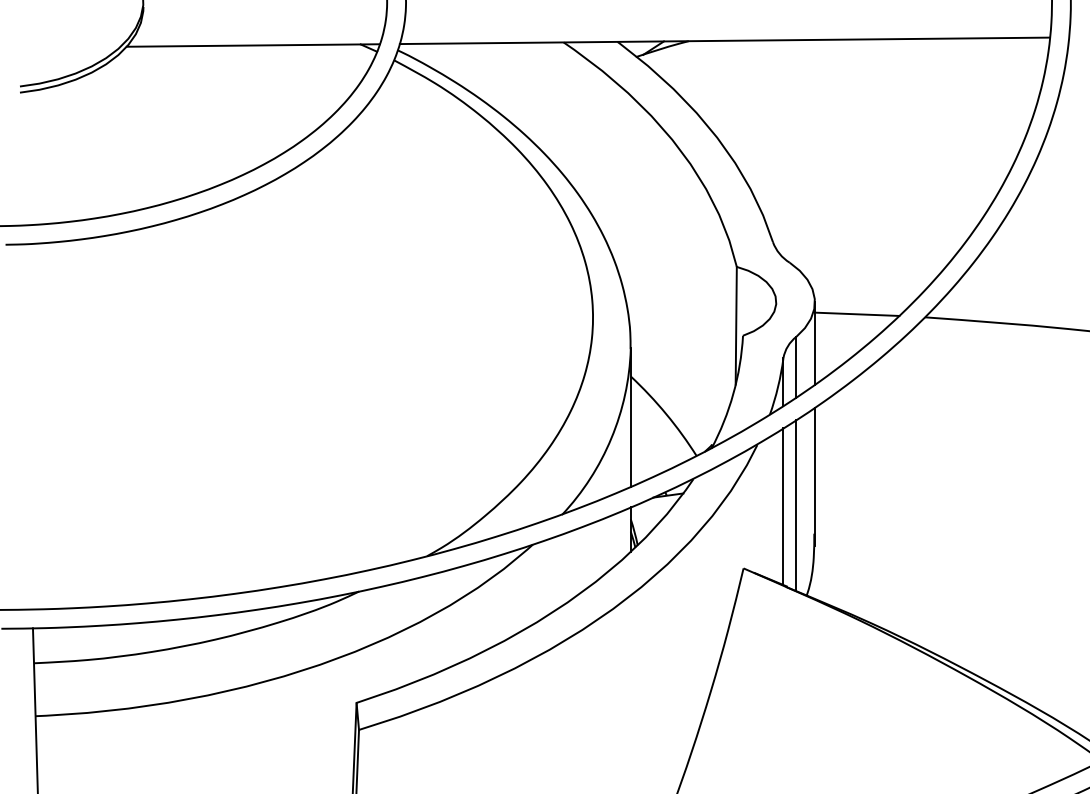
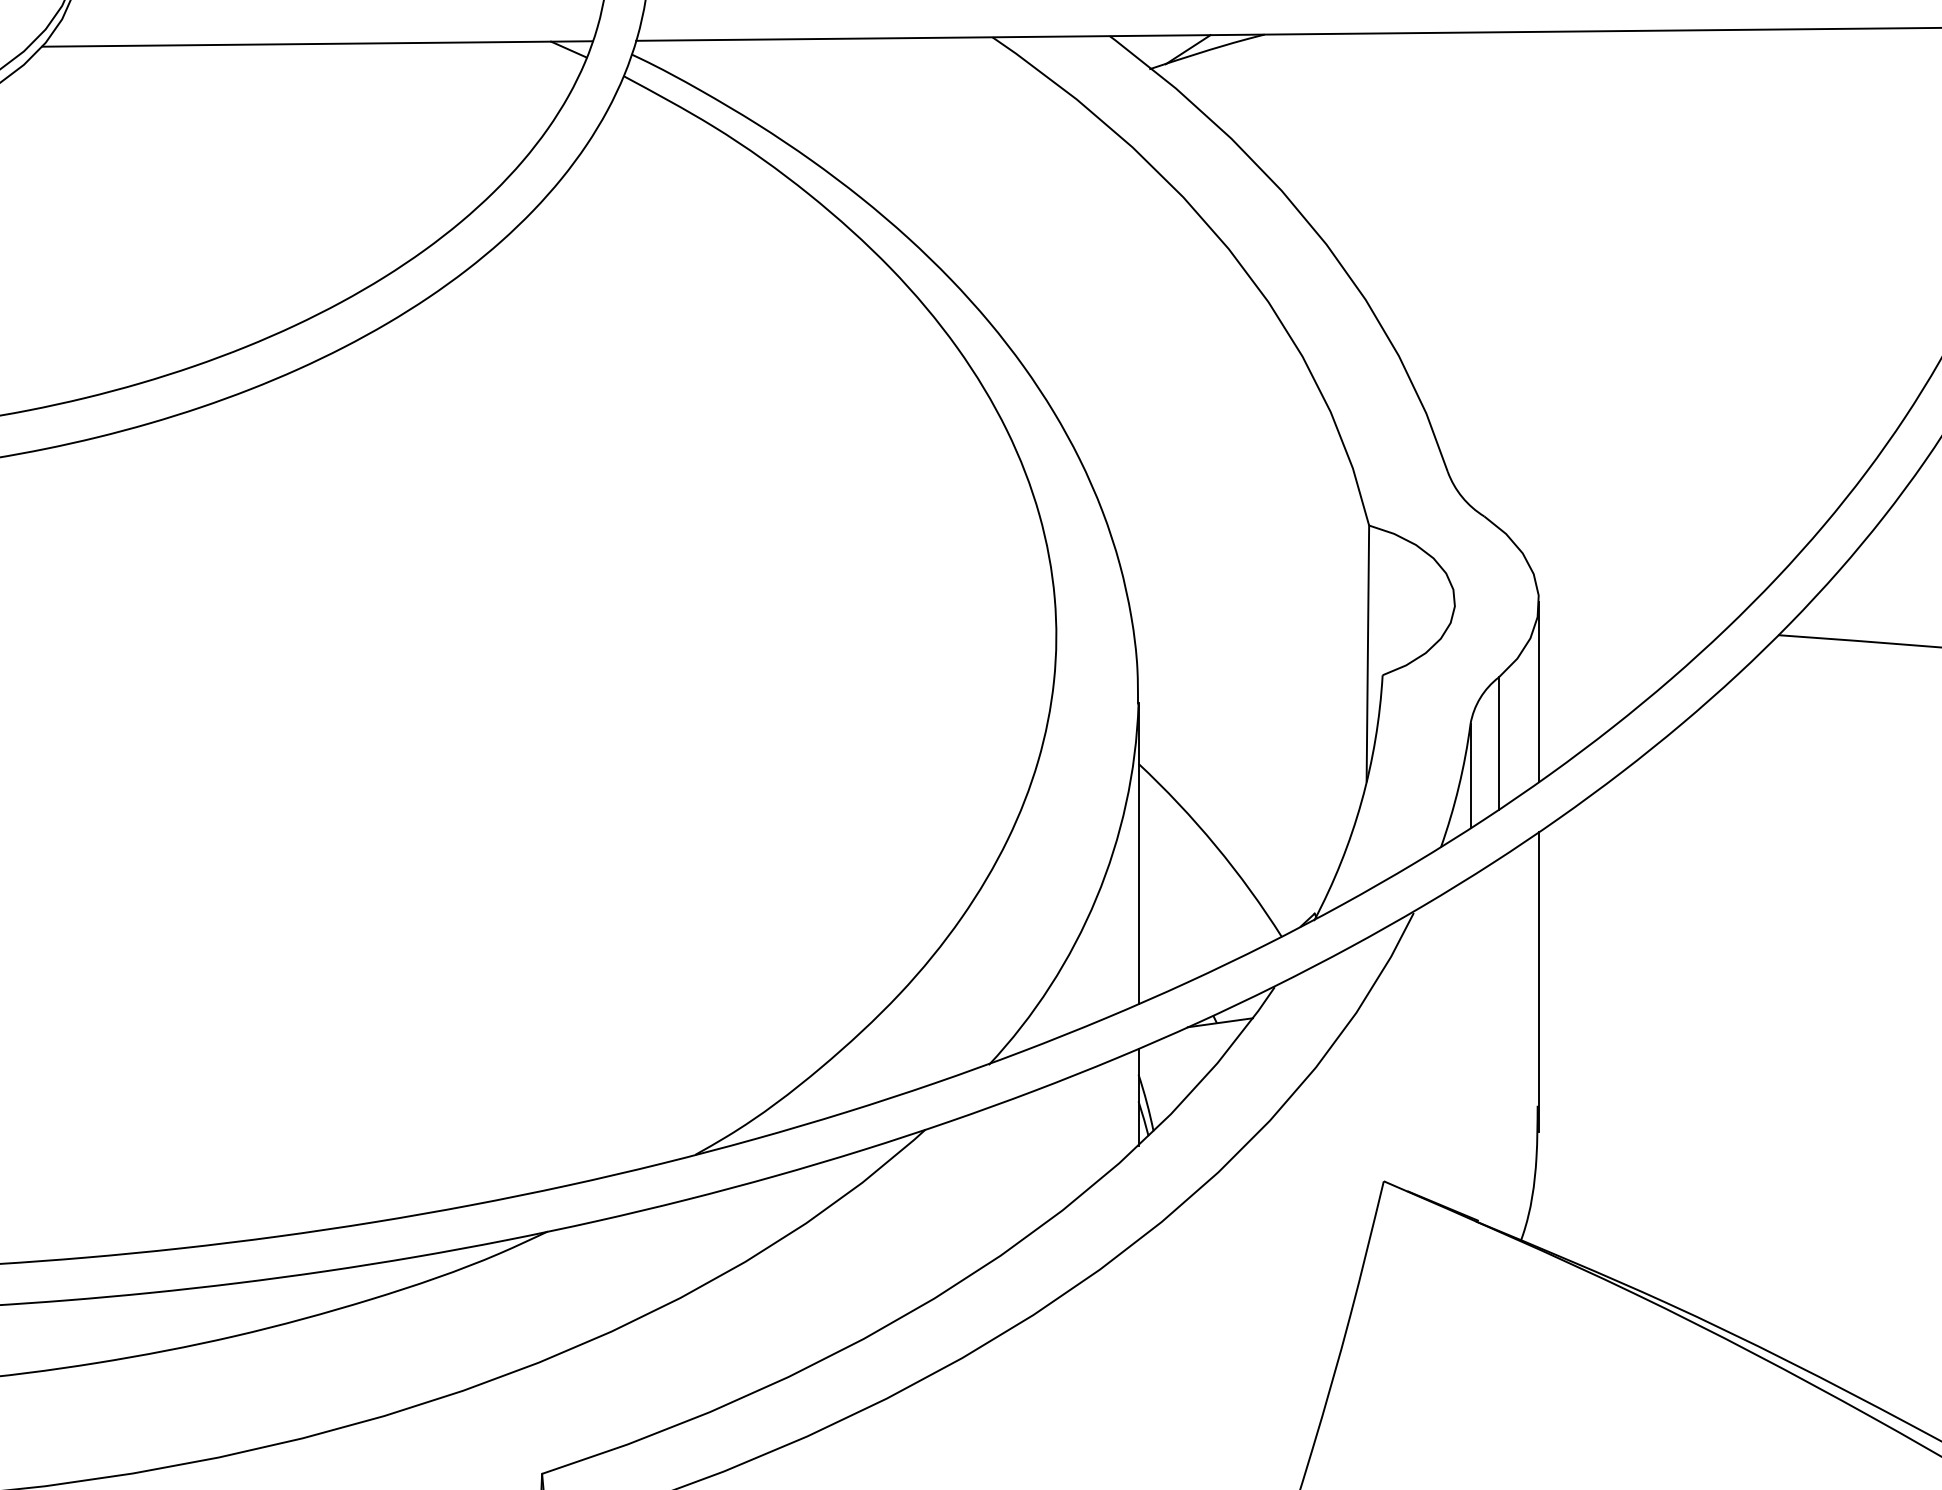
line: (856, 313) -> (1629, 626), removed
line: (796, 505) -> (1498, 1044), removed
line: (783, 506) -> (1470, 1046), removed

